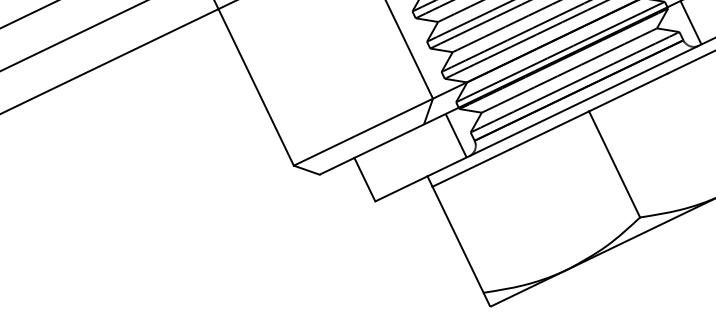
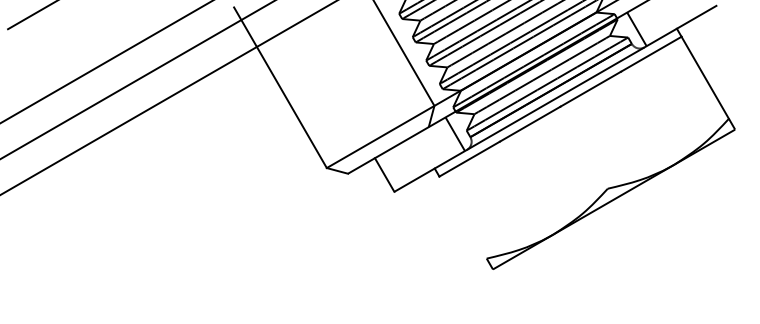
line: (613, 164) -> (583, 147), removed
line: (457, 239) -> (462, 217), removed

